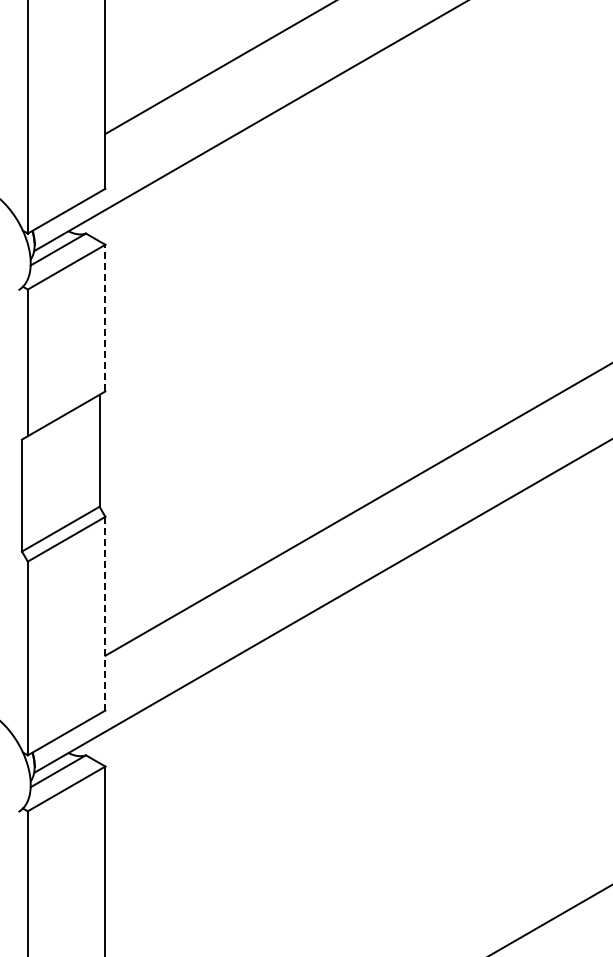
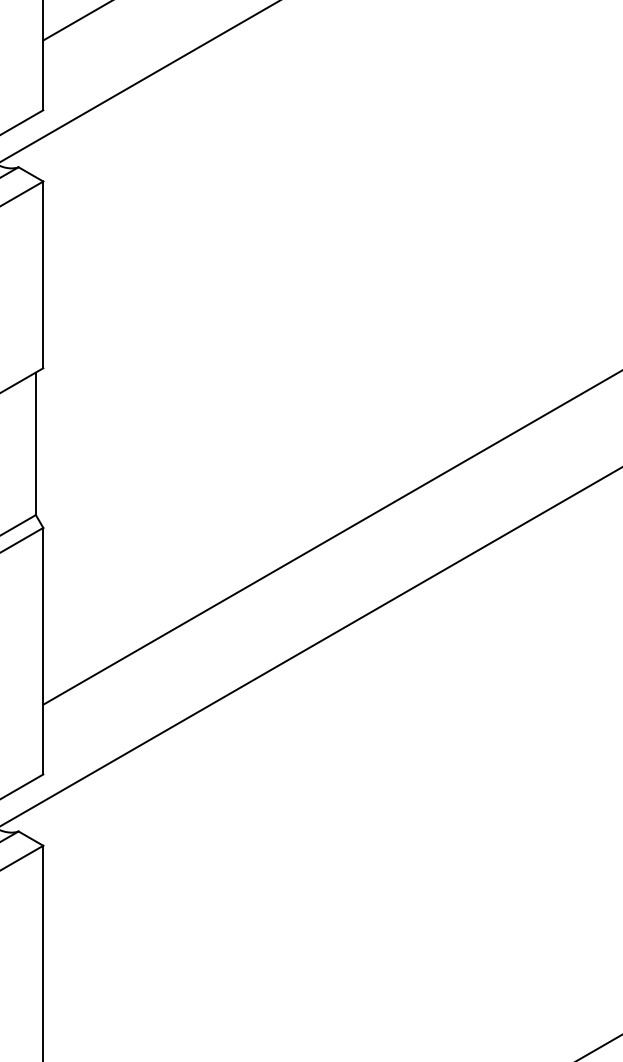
line: (105, 317) -> (43, 274), dashed -> solid
line: (105, 613) -> (43, 650), dashed -> solid

